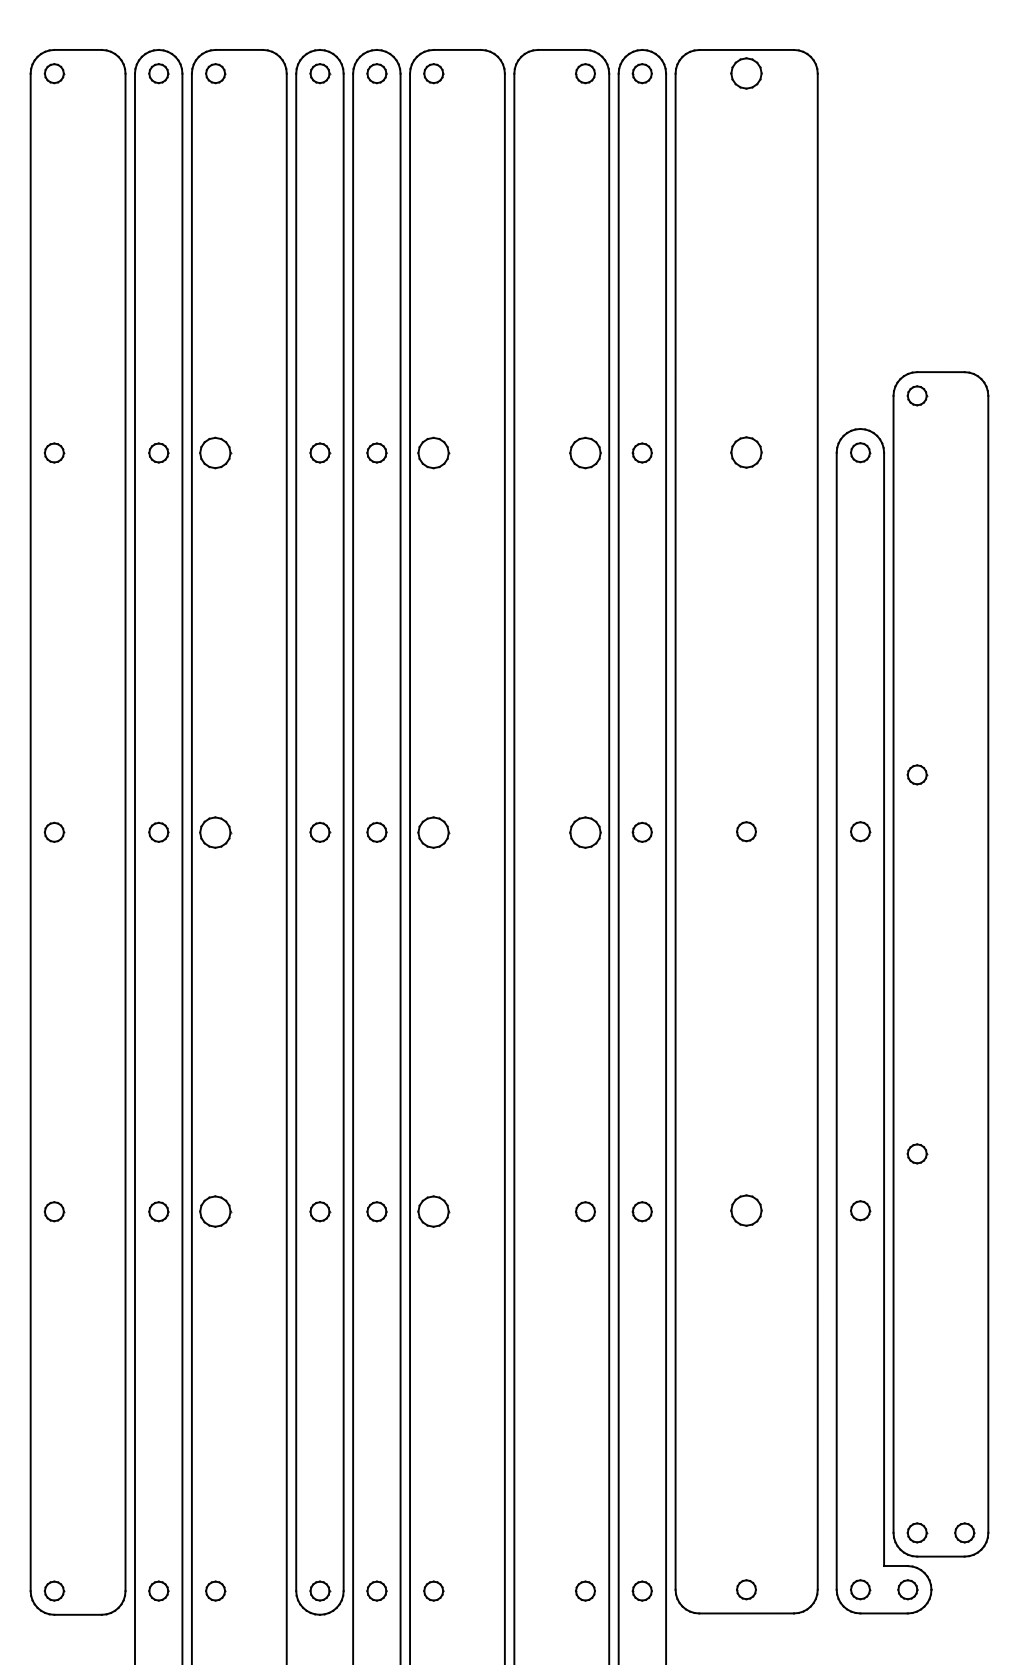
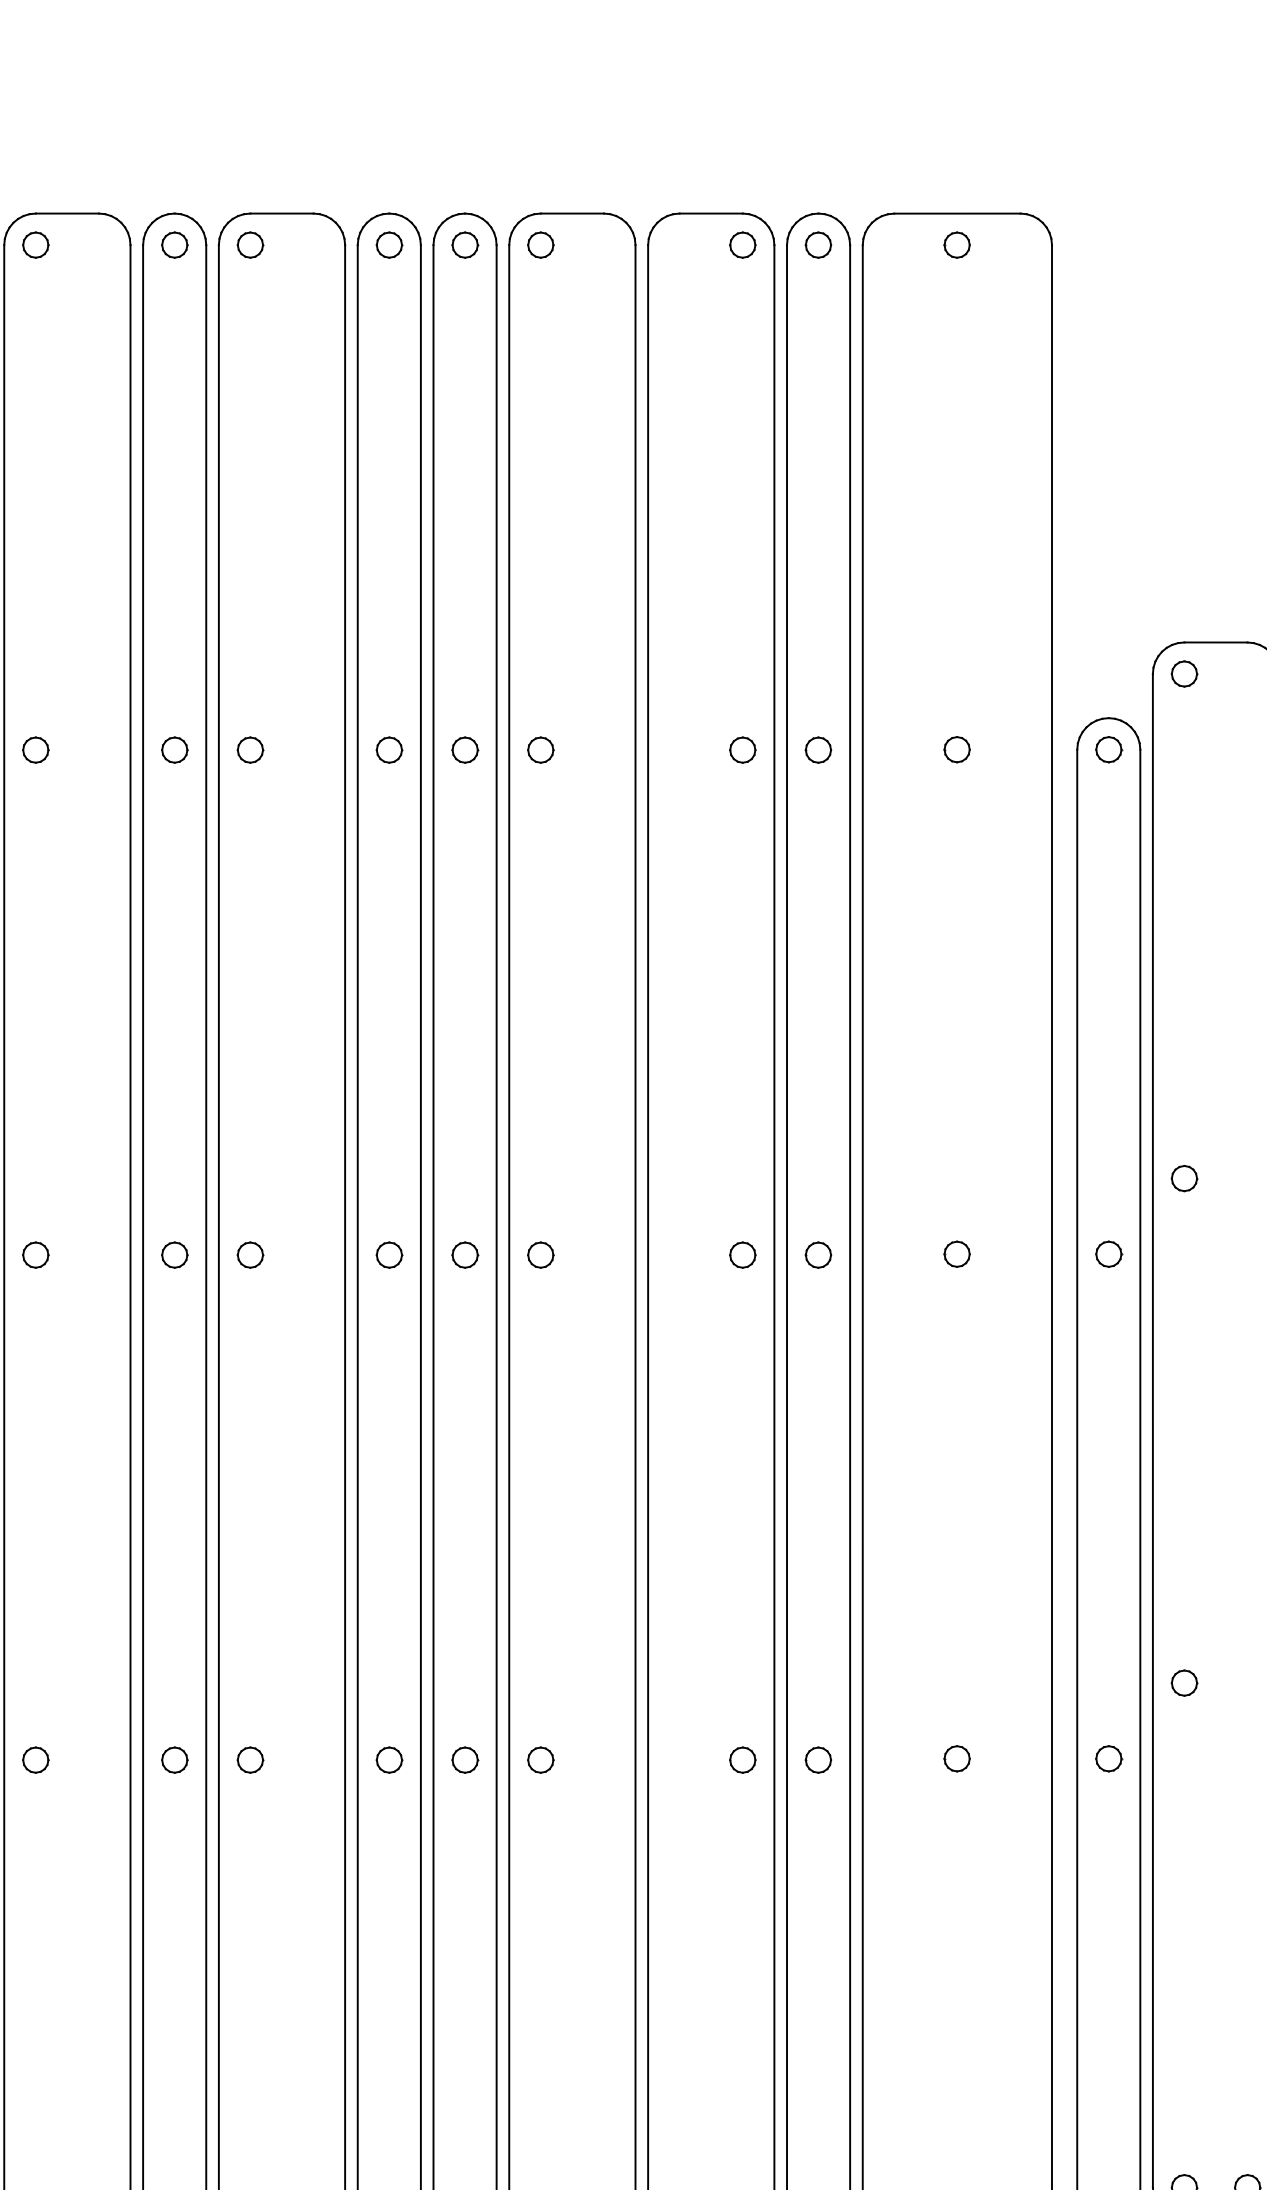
part: (746, 73) -> (957, 244), size x0.62
part: (215, 452) -> (250, 749), size x0.62
part: (433, 452) -> (540, 749), size x0.62
part: (585, 452) -> (742, 749), size x0.62
part: (746, 452) -> (957, 749), size x0.62
part: (215, 831) -> (250, 1253), size x0.62
part: (433, 831) -> (540, 1253), size x0.62
part: (585, 831) -> (742, 1253), size x0.62
part: (746, 1210) -> (957, 1758), size x0.62
part: (215, 1211) -> (250, 1759), size x0.62
part: (433, 1211) -> (540, 1759), size x0.62

